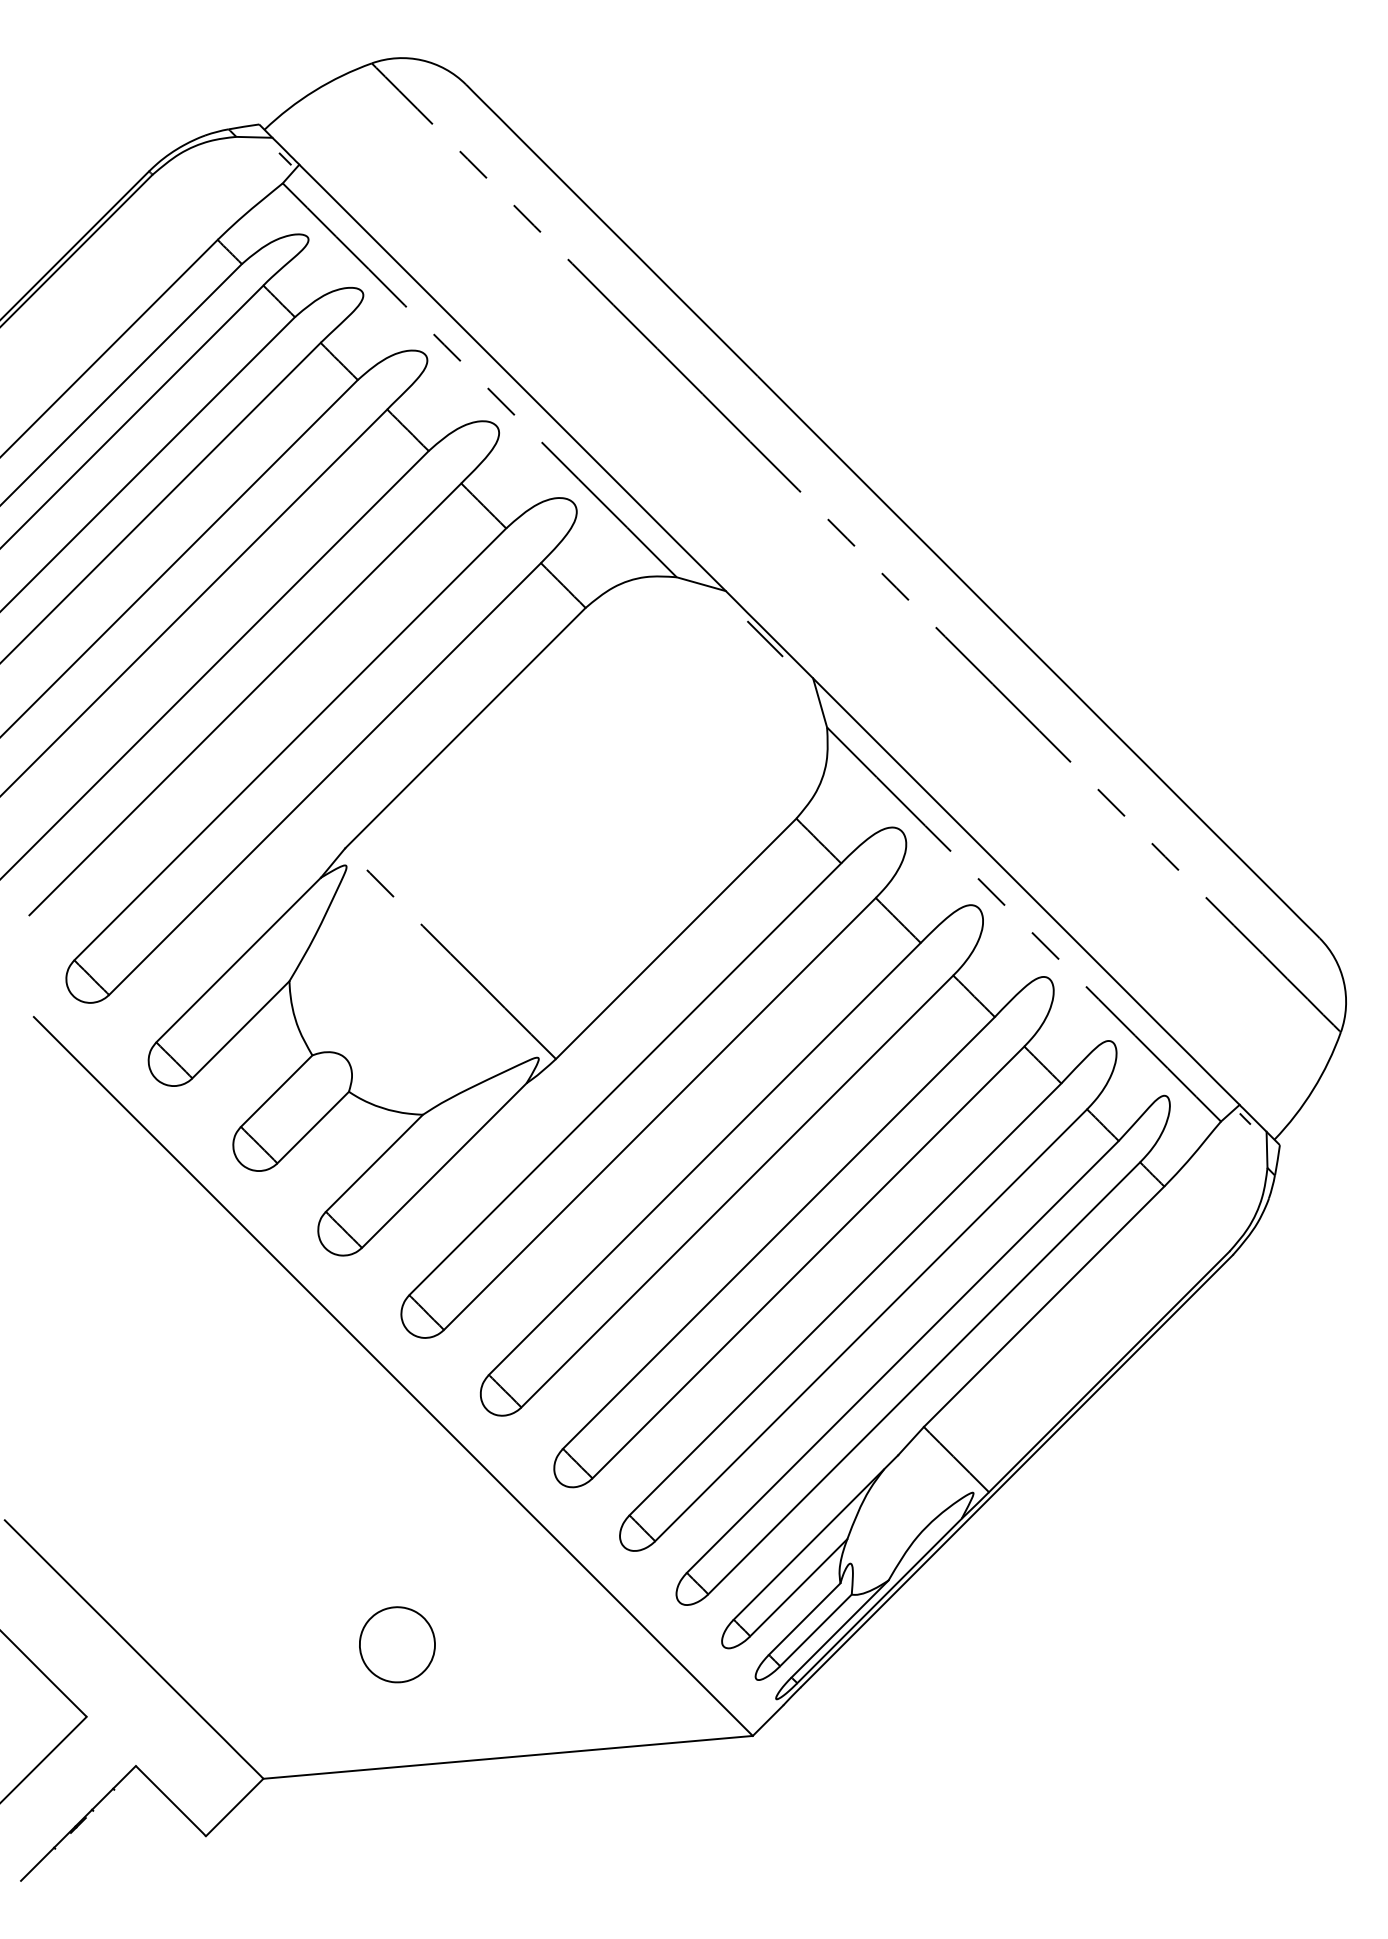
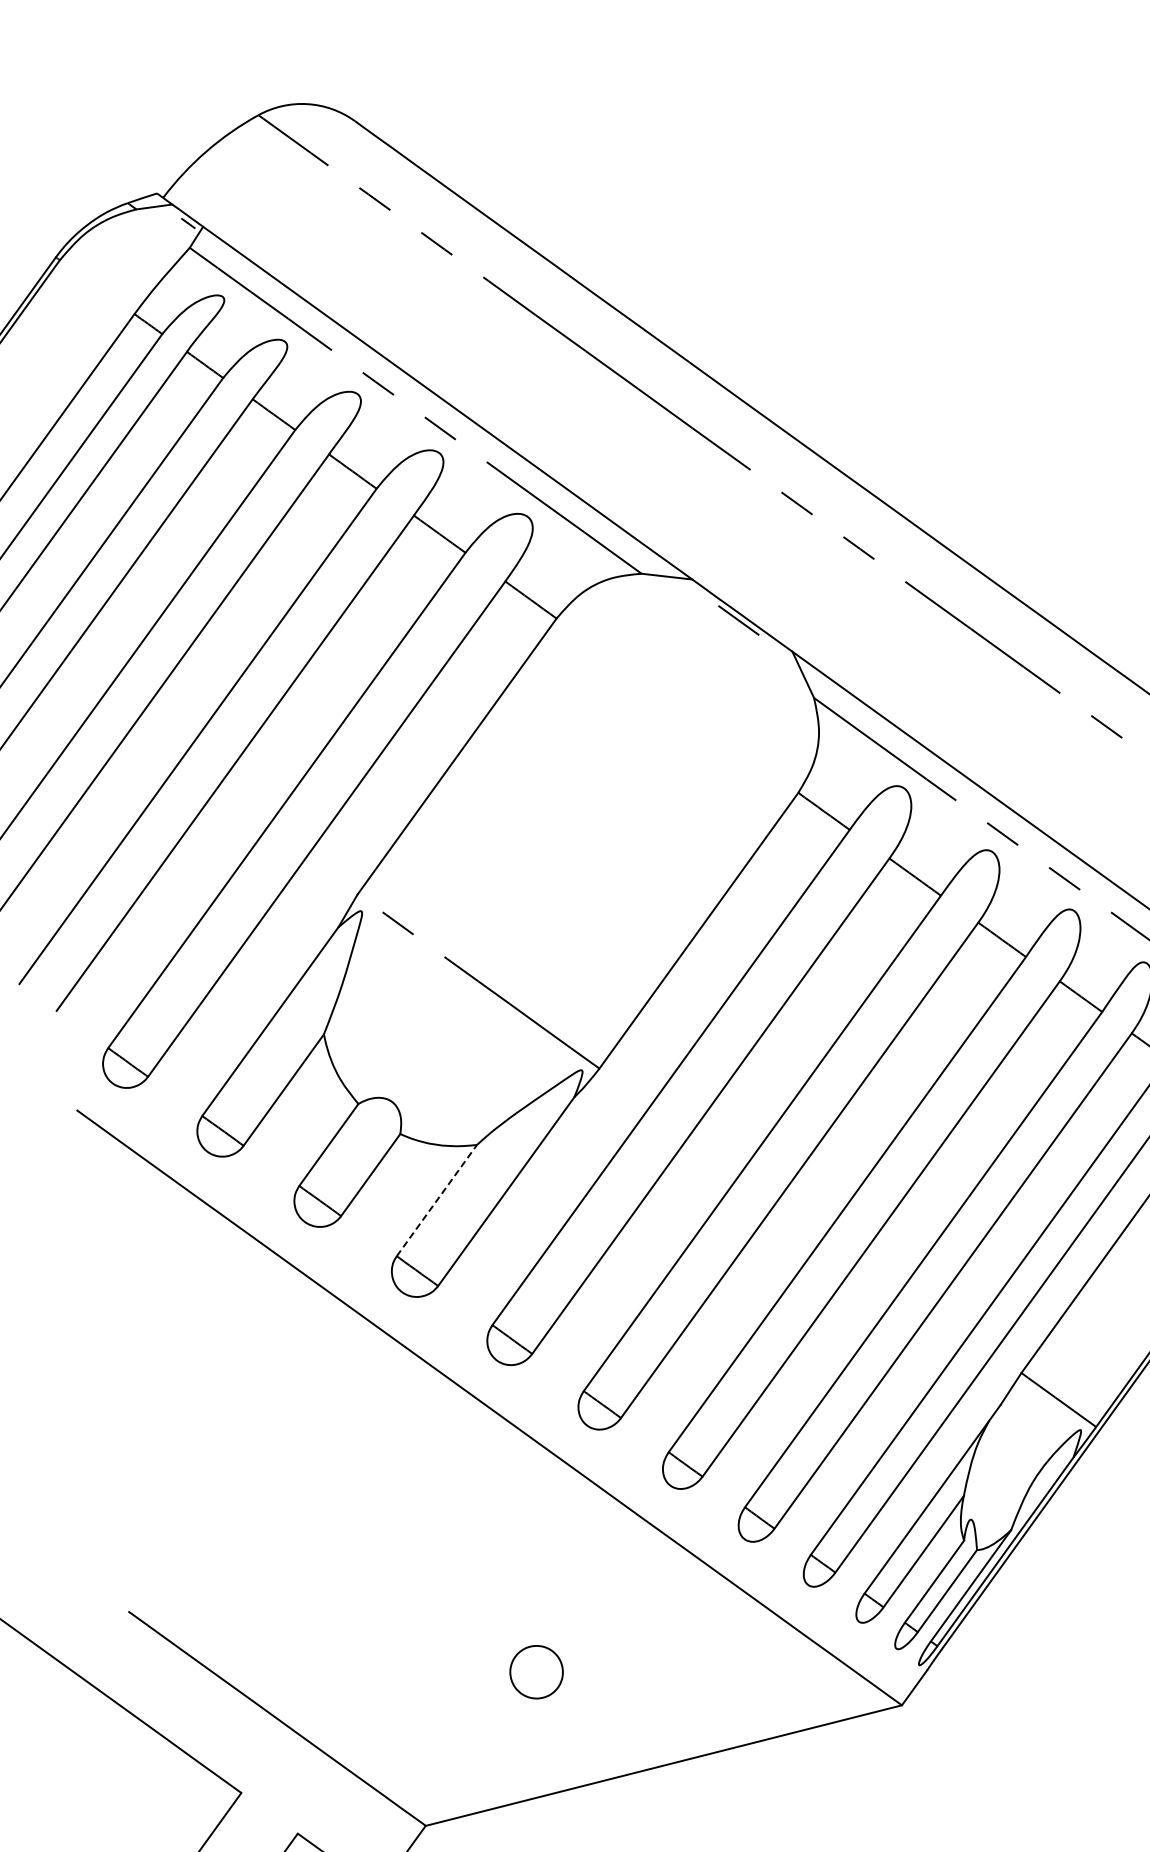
line: (374, 1163) -> (437, 1200), solid -> dashed
part: (397, 1644) -> (536, 1671), size x0.7

